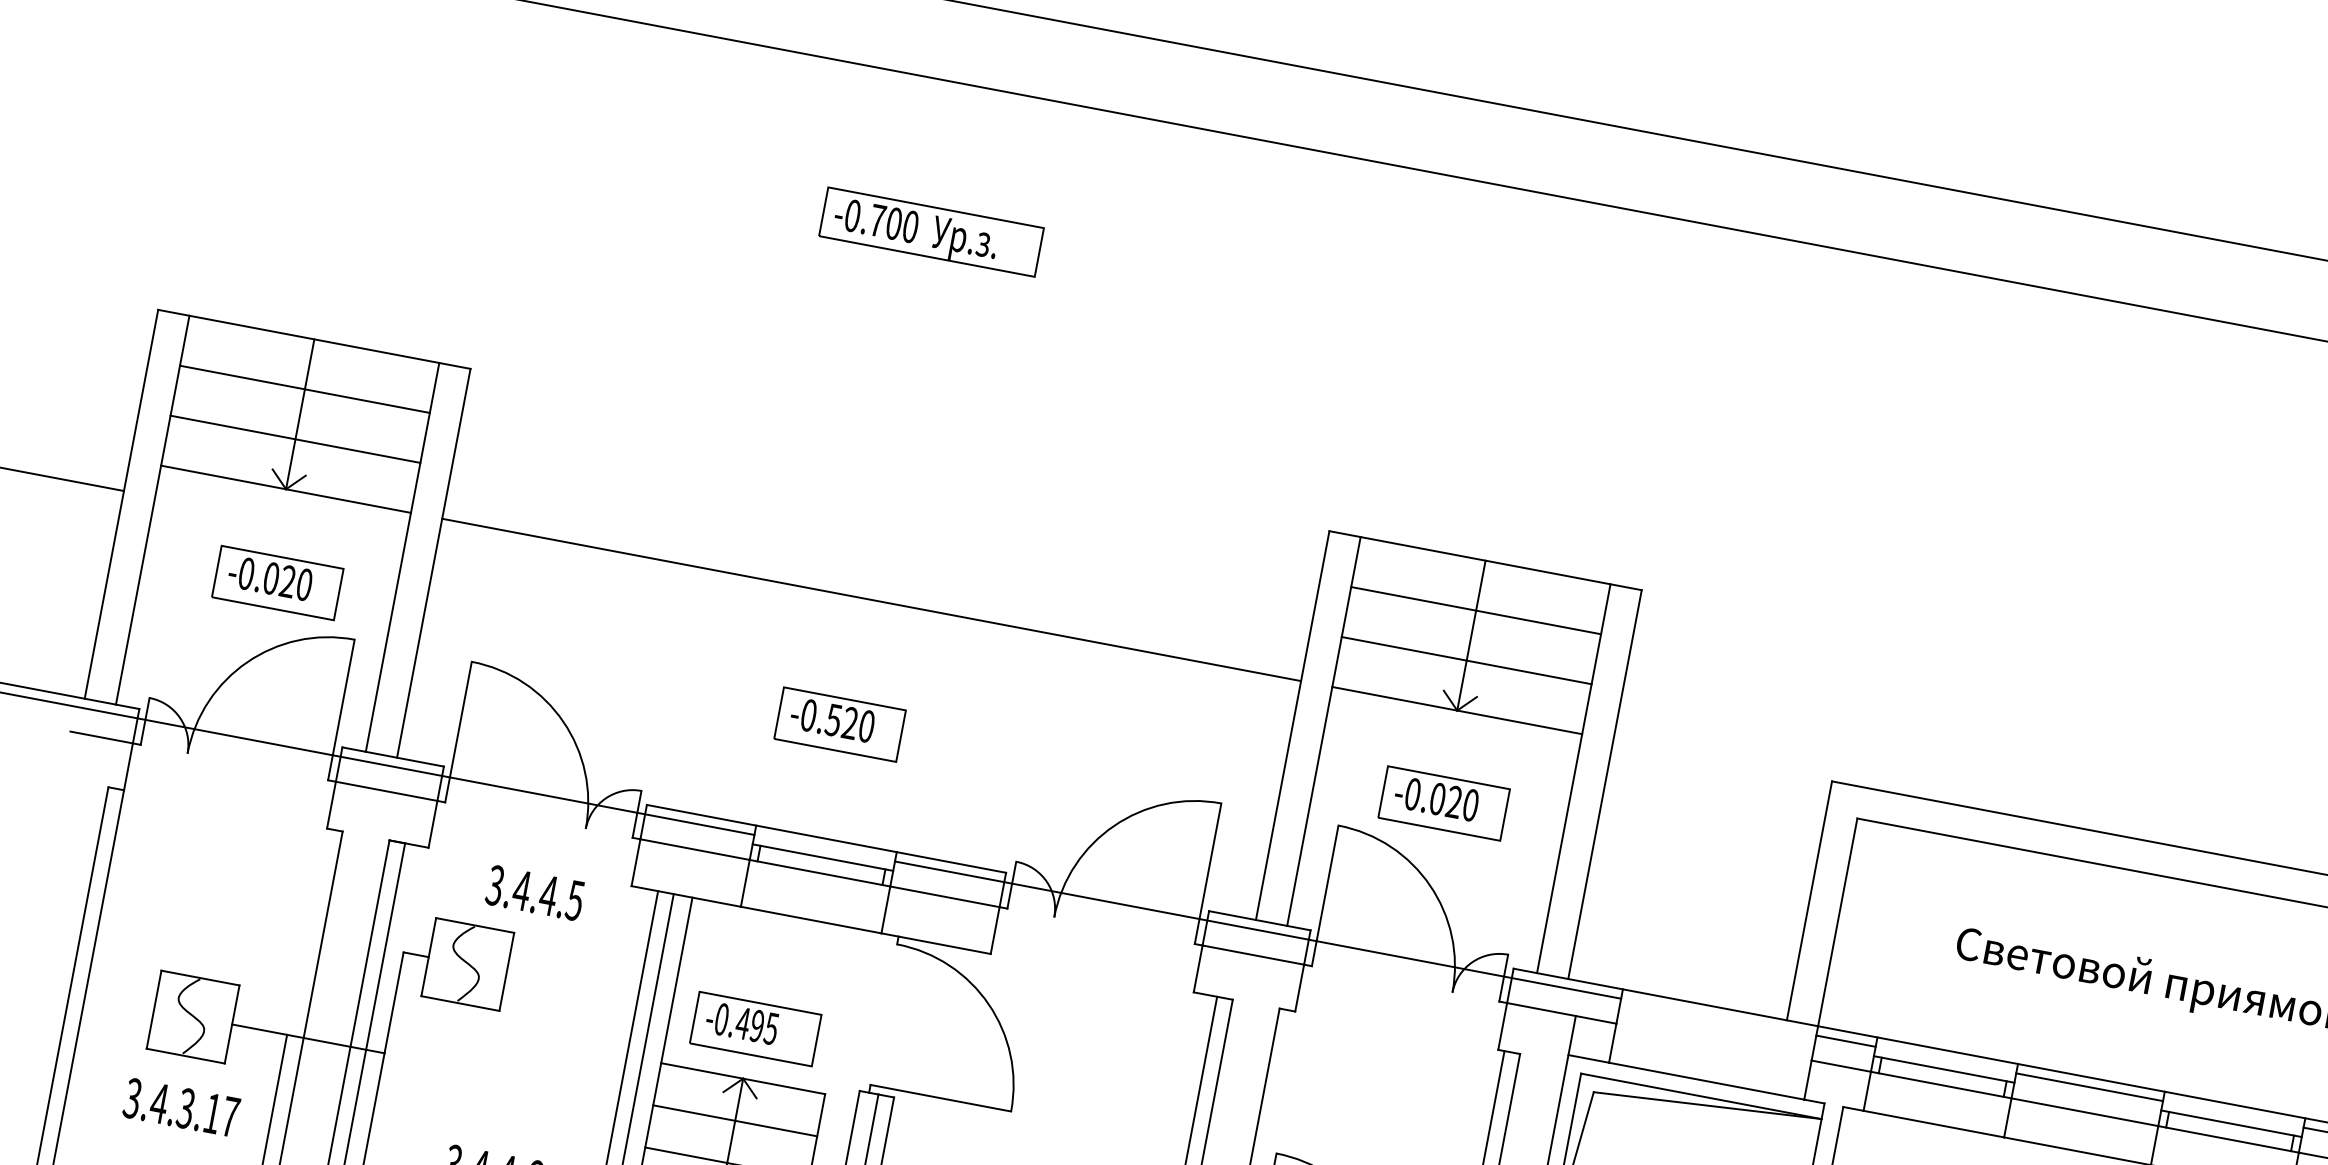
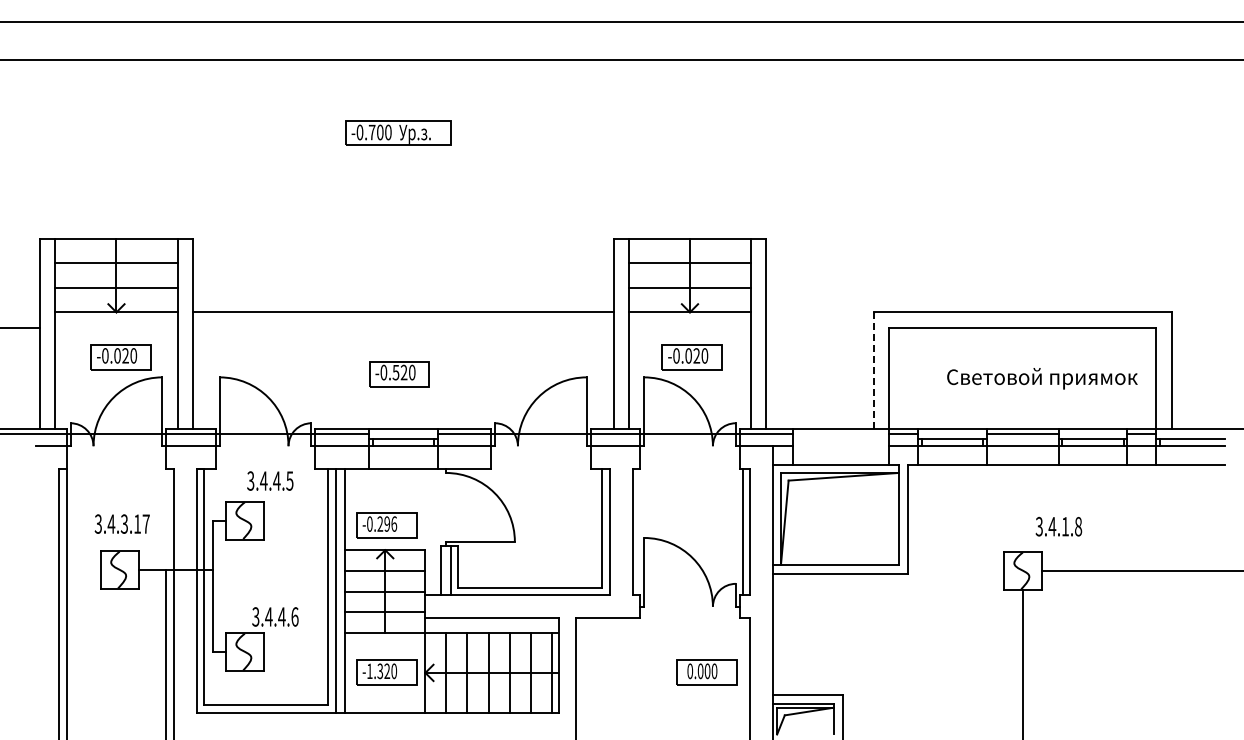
line: (1809, 902) -> (873, 371), solid -> dashed
text: (758, 1024) -> (387, 523), -0.495 -> -0.296
text: (180, 1106) -> (121, 523), moved

